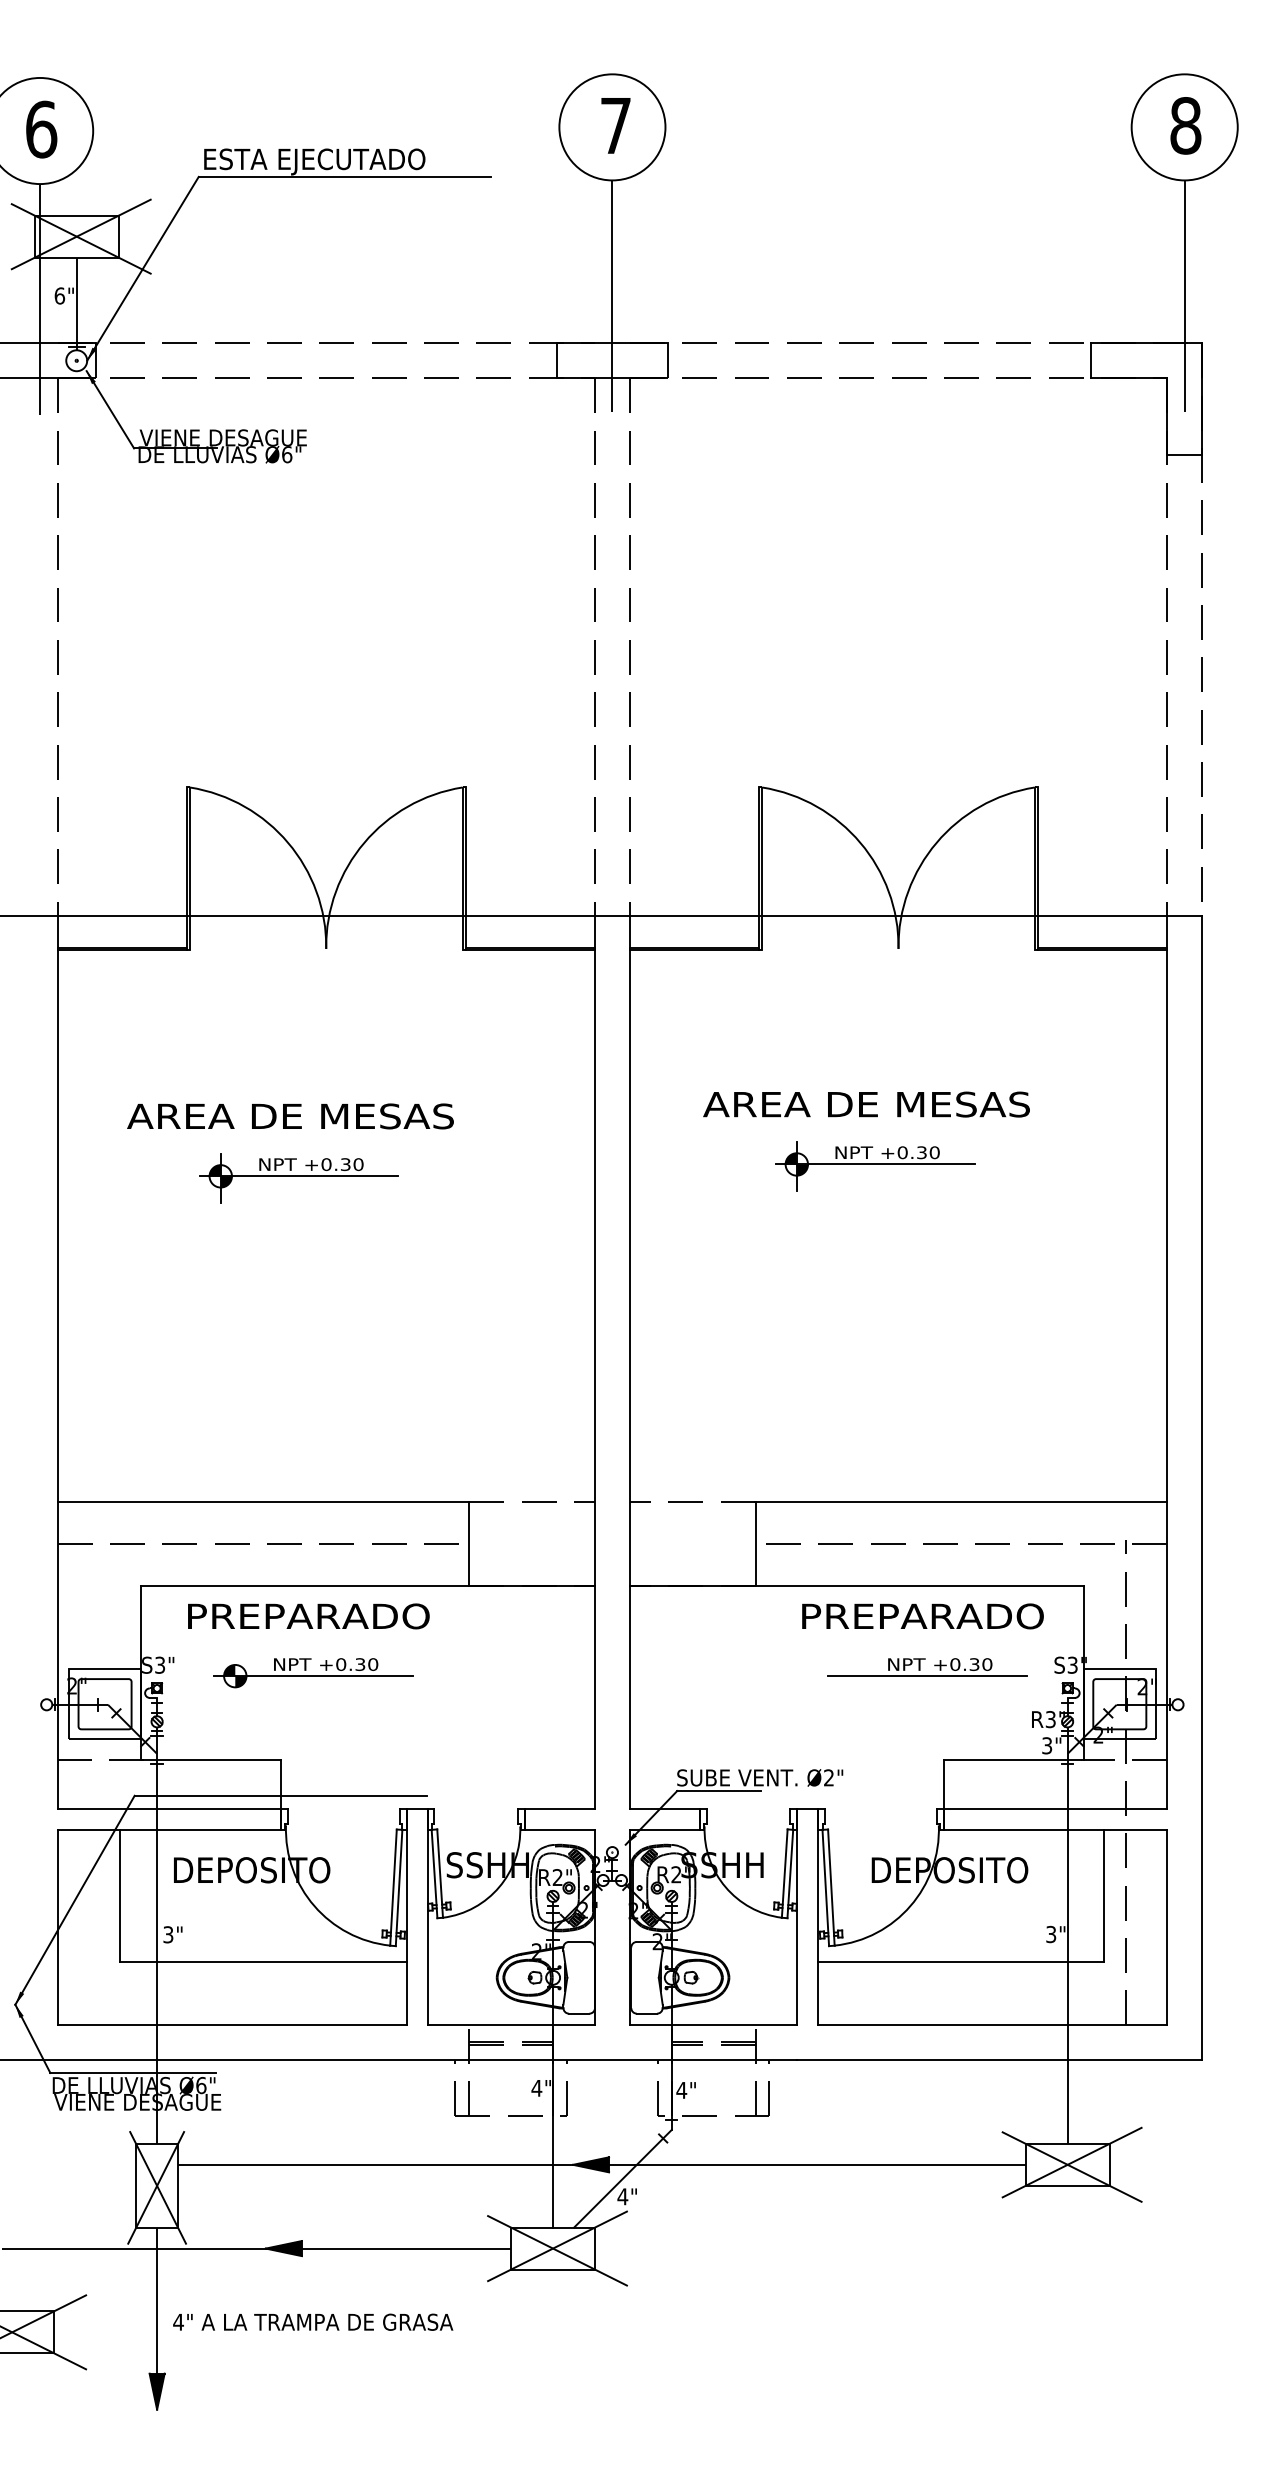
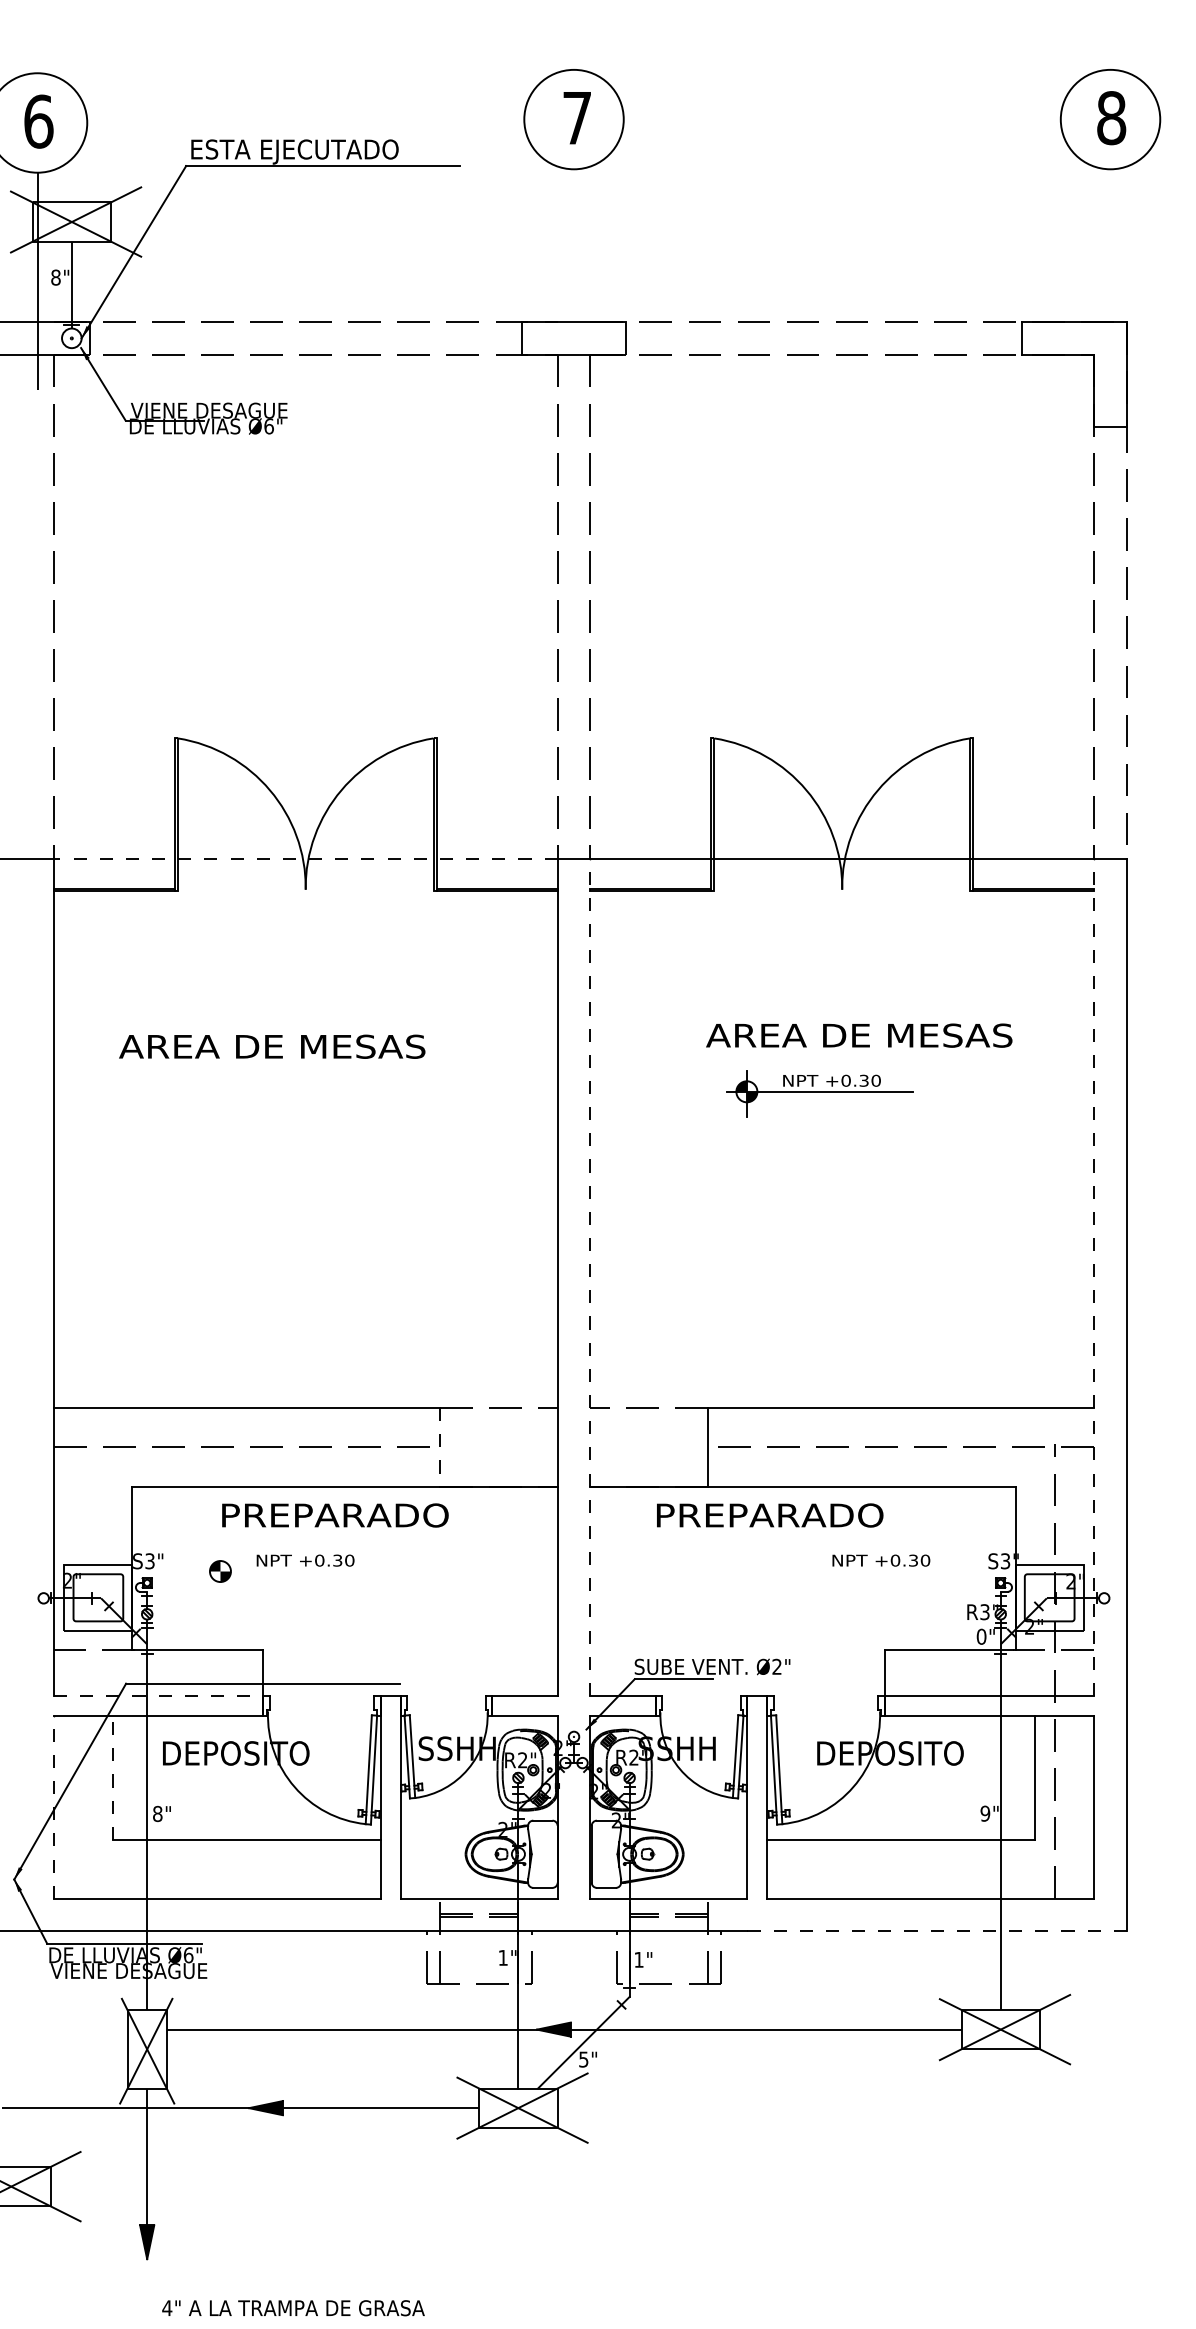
text: (59, 295) -> (55, 277), 6" -> 8"
line: (612, 295) -> (574, 277), removed
line: (1184, 295) -> (1110, 277), removed
line: (325, 915) -> (305, 858), solid -> dashed
text: (866, 1104) -> (859, 1035), moved
part: (298, 1177) -> (279, 1104), removed
line: (629, 1362) -> (590, 1277), solid -> dashed
line: (1167, 1362) -> (1094, 1277), solid -> dashed
line: (468, 1543) -> (439, 1447), solid -> dashed
text: (308, 1616) -> (335, 1515), moved
text: (923, 1616) -> (770, 1515), moved
line: (313, 1676) -> (293, 1571), removed
line: (927, 1676) -> (869, 1571), removed
text: (1047, 1745) -> (981, 1636), 3" -> 0"
line: (169, 1808) -> (158, 1695), solid -> dashed
line: (120, 1895) -> (112, 1777), solid -> dashed
line: (57, 1927) -> (53, 1807), solid -> dashed
text: (168, 1934) -> (157, 1813), 3" -> 8"
text: (1051, 1934) -> (985, 1813), 3" -> 9"
line: (1000, 2060) -> (937, 1931), solid -> dashed
text: (537, 2087) -> (503, 1957), 4" -> 1"
text: (681, 2090) -> (638, 1959), 4" -> 1"
text: (622, 2196) -> (583, 2059), 4" -> 5"
text: (313, 2322) -> (293, 2308), moved

